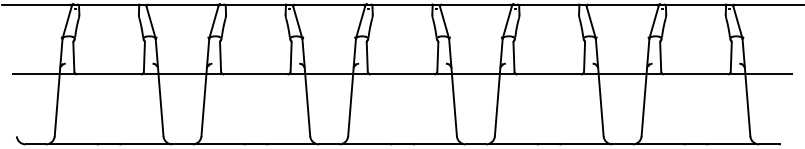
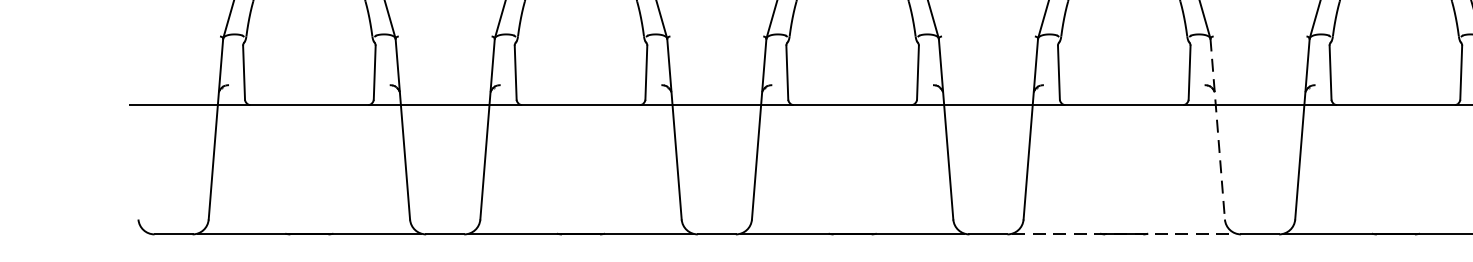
line: (599, 87) -> (1217, 129), solid -> dashed
line: (549, 143) -> (1124, 232), solid -> dashed

